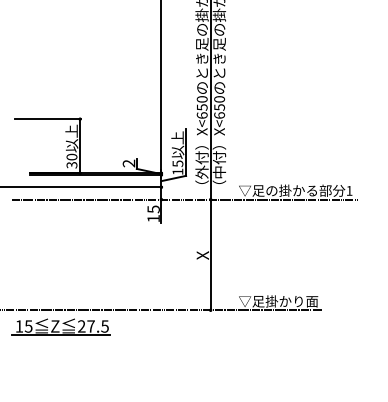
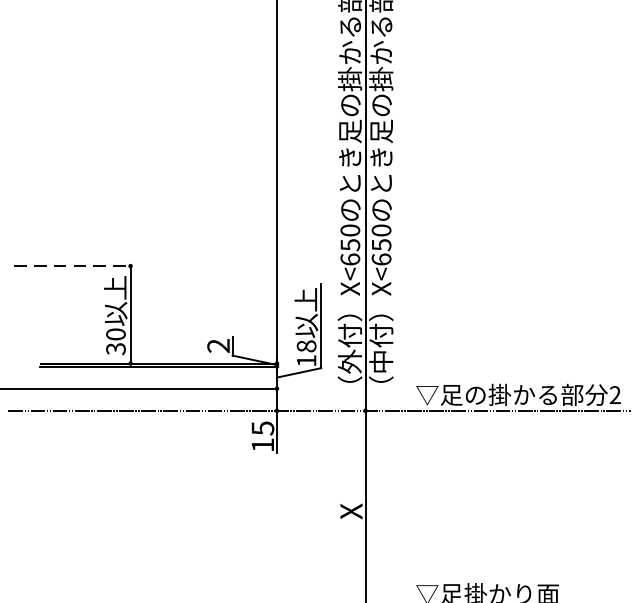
line: (48, 119) -> (73, 266), solid -> dashed
text: (177, 163) -> (305, 345), 15 -> 18
text: (349, 190) -> (615, 394), 1 -> 2

